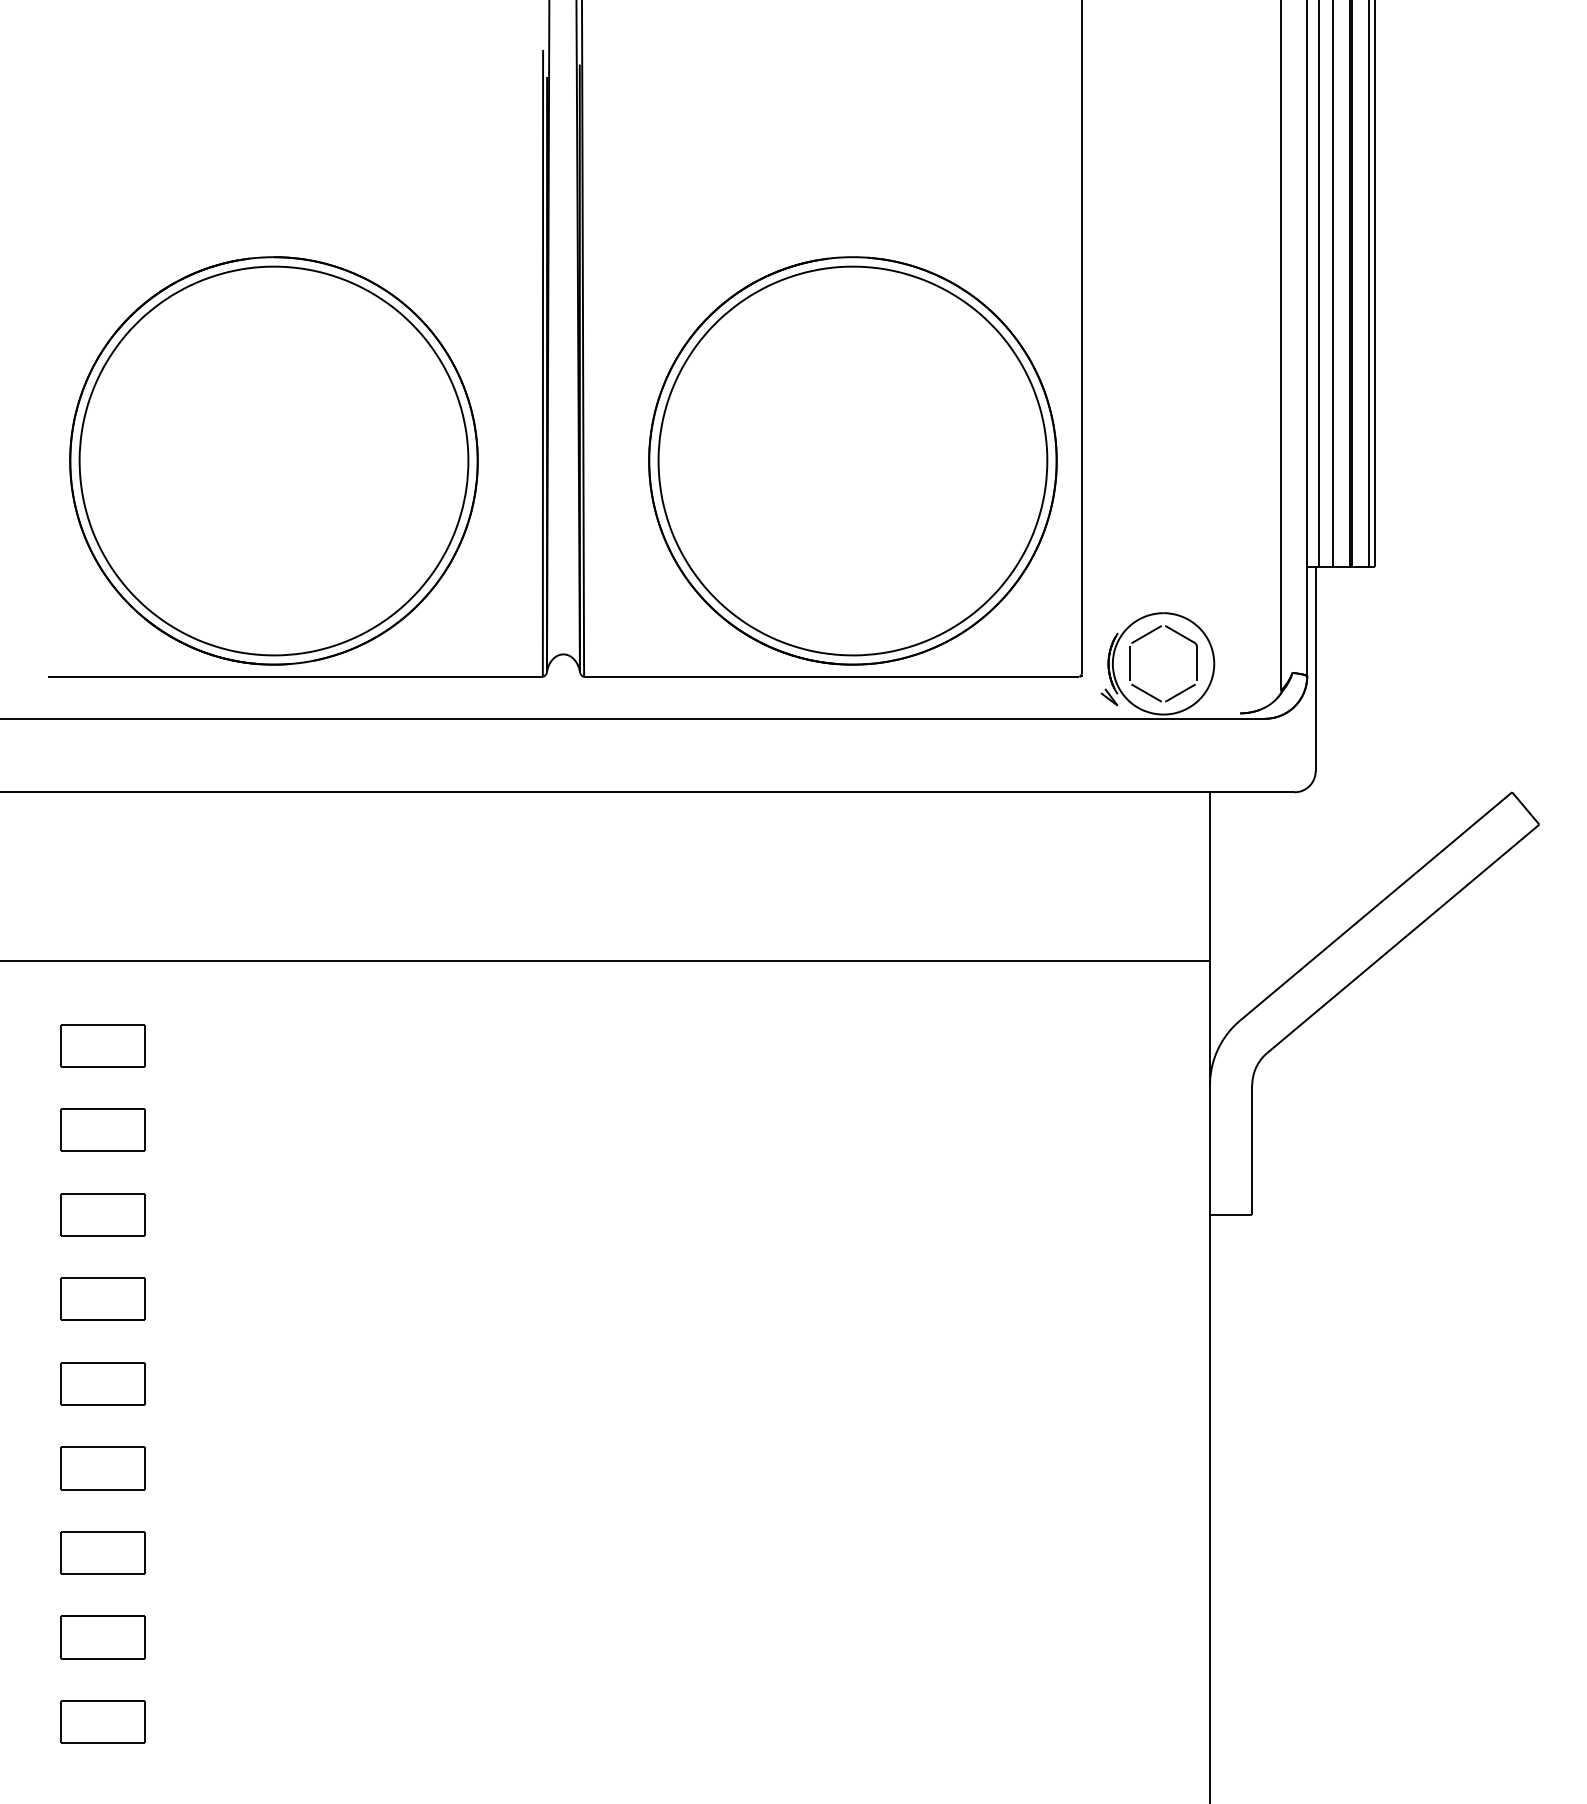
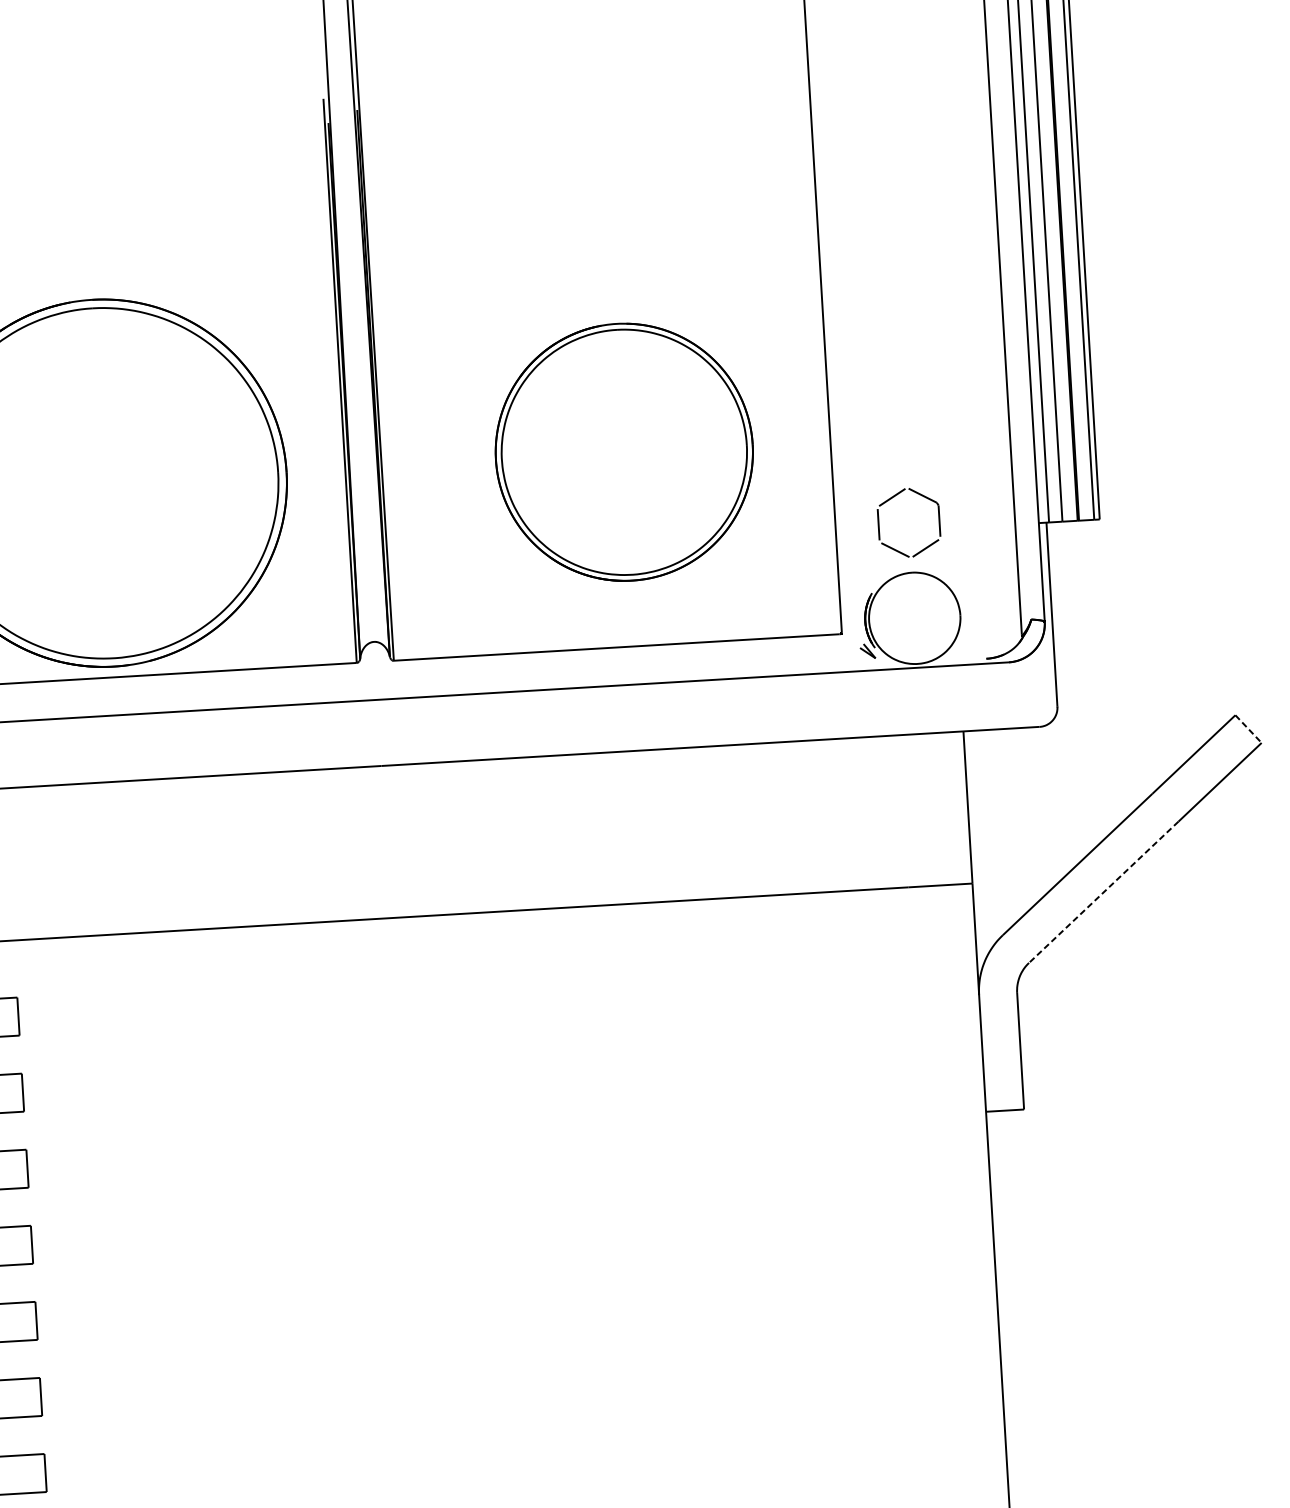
part: (852, 460) -> (623, 451), size x0.7
part: (1147, 635) -> (893, 498), moved
line: (1526, 808) -> (1249, 729), solid -> dashed
line: (1354, 979) -> (1103, 892), solid -> dashed

